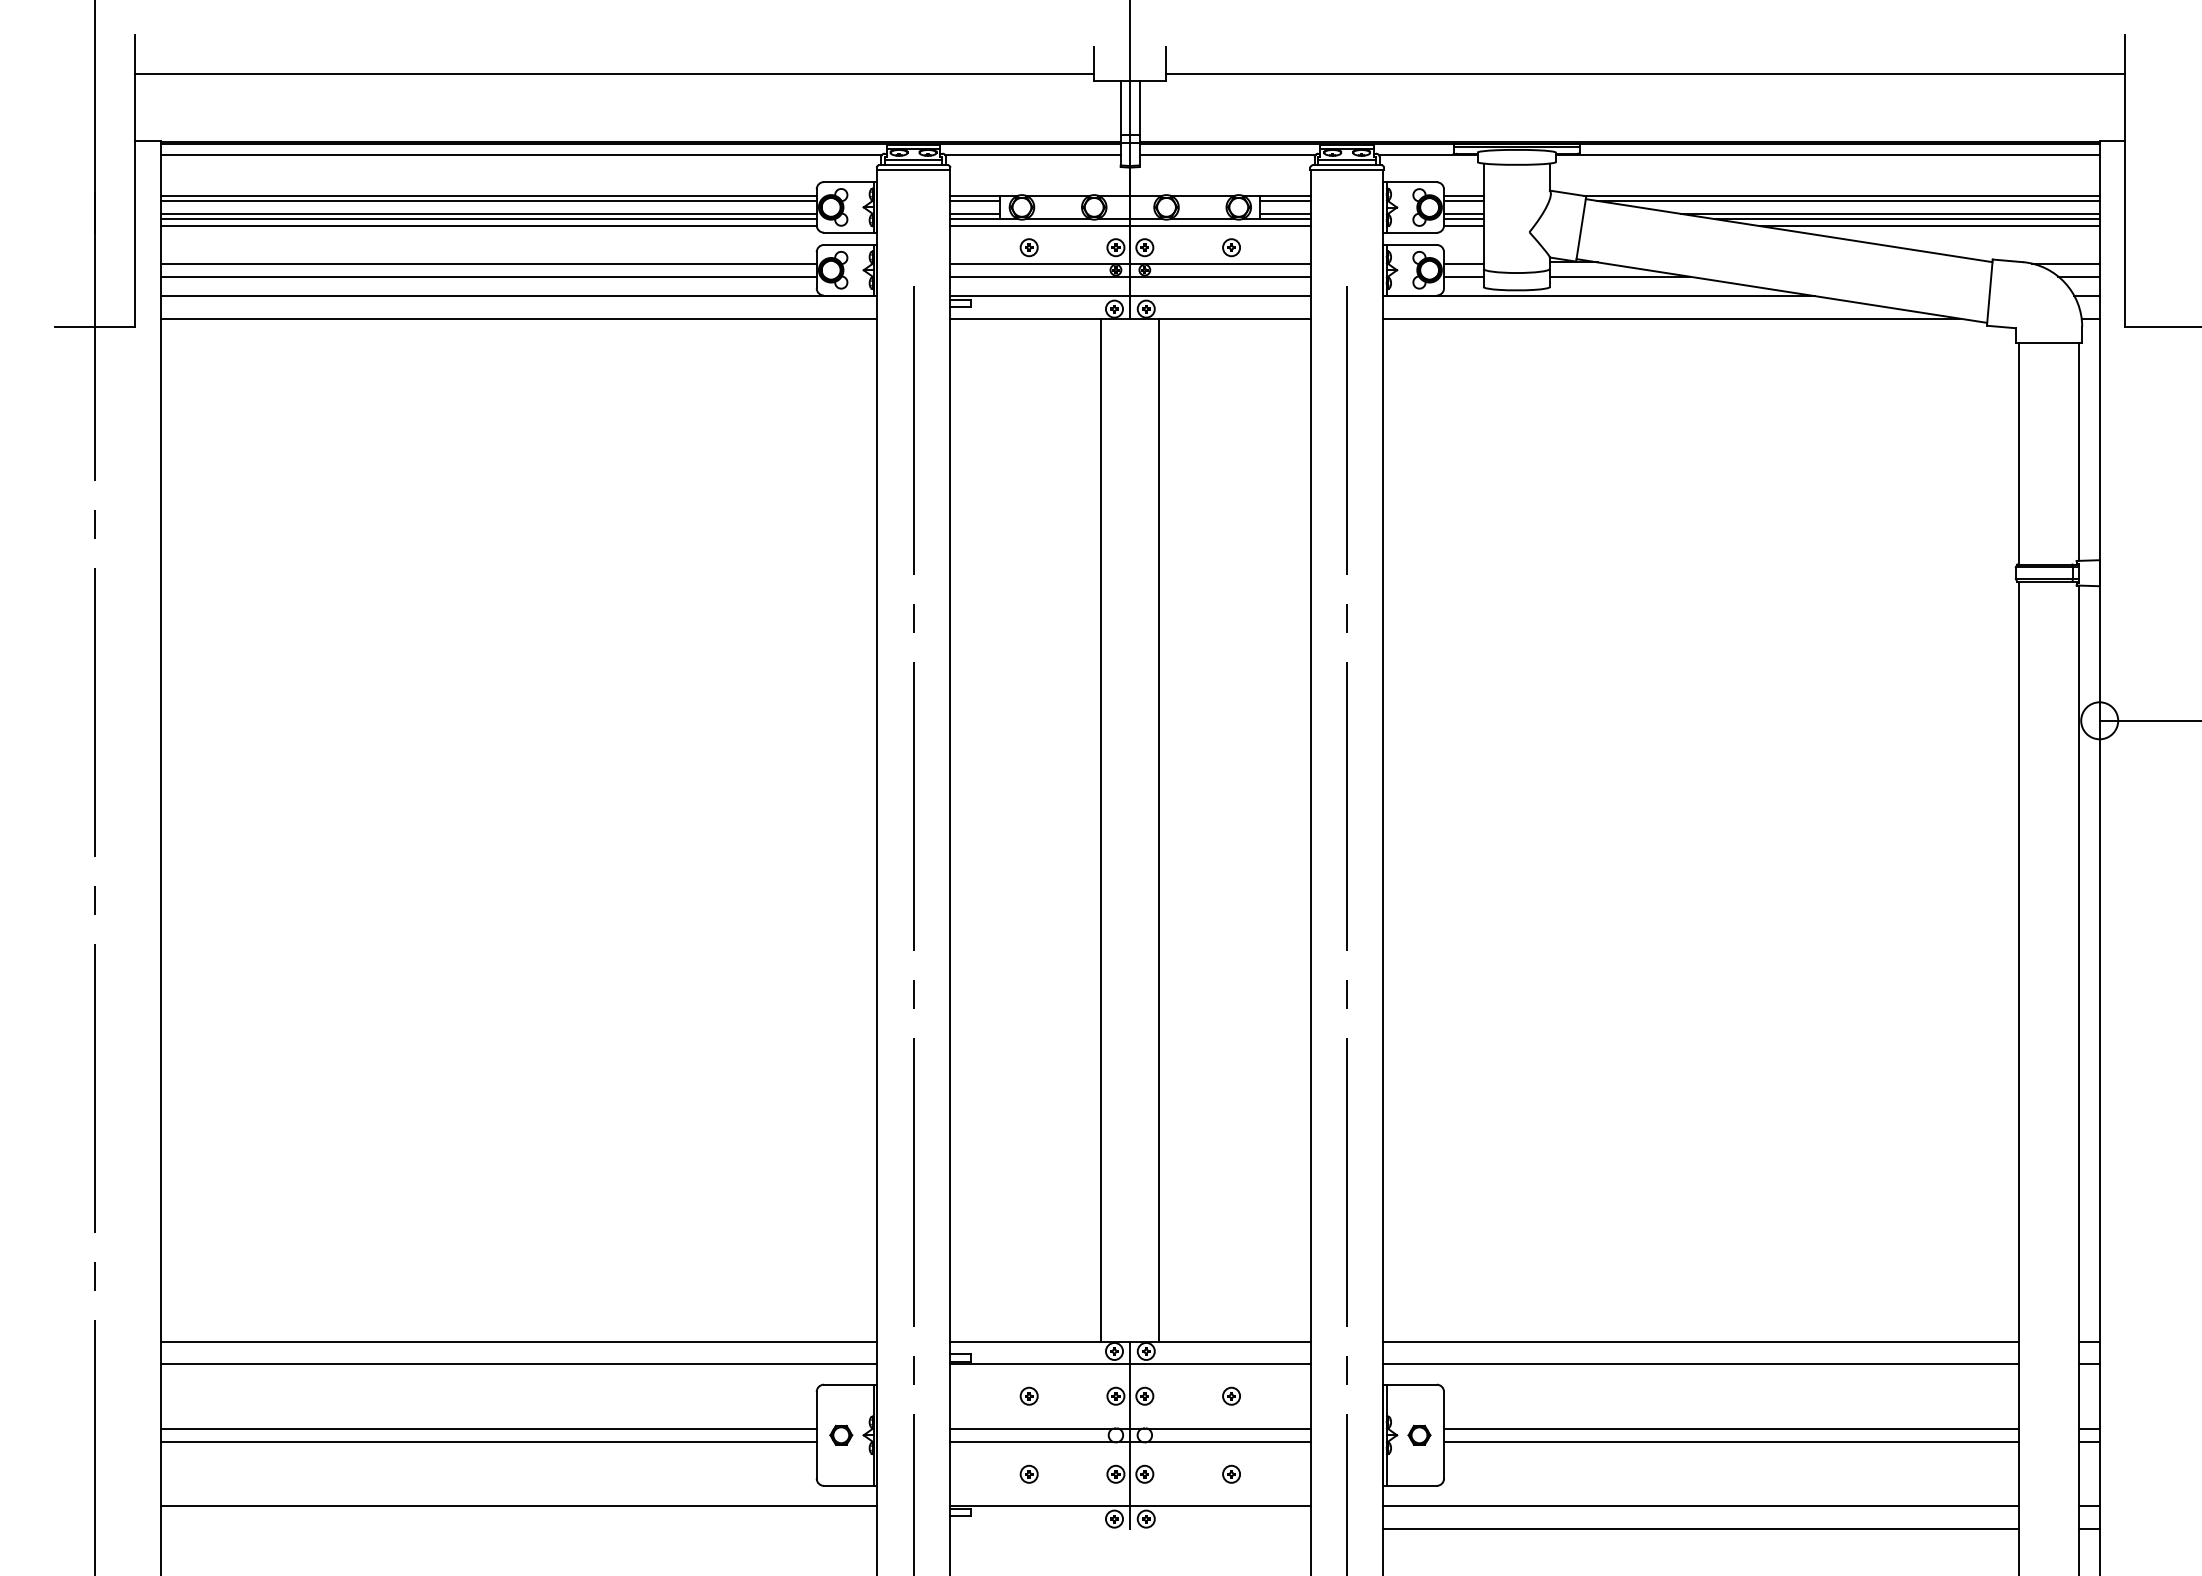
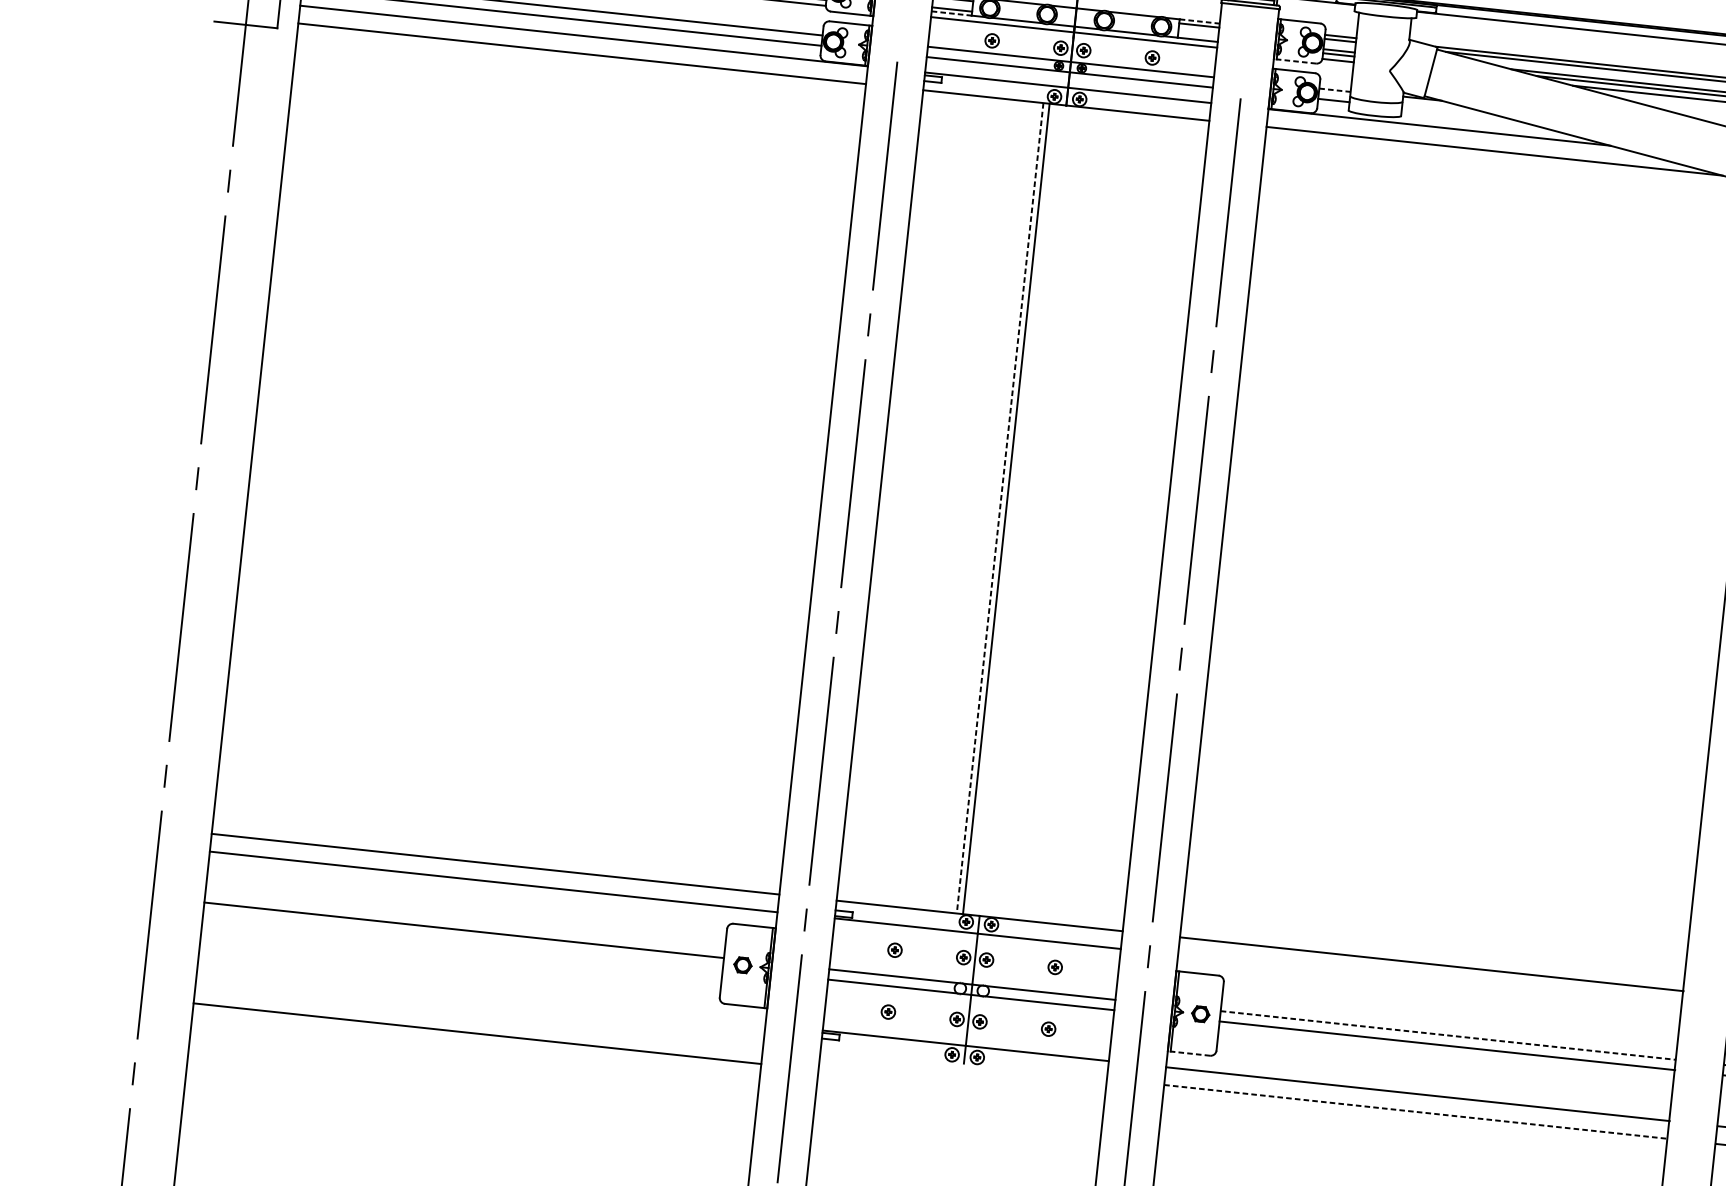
line: (1286, 195) -> (1200, 21), solid -> dashed
line: (1285, 213) -> (1198, 35), removed
line: (975, 218) -> (952, 13), solid -> dashed
line: (1410, 232) -> (1295, 61), solid -> dashed
line: (1463, 263) -> (1334, 90), solid -> dashed
line: (1619, 276) -> (1457, 113), removed
line: (1101, 830) -> (1000, 508), solid -> dashed
line: (1159, 830) -> (1006, 509), moved
line: (1701, 1364) -> (1430, 982), removed
line: (1731, 1428) -> (1448, 1035), solid -> dashed
line: (488, 1441) -> (463, 940), removed
line: (1410, 1485) -> (1189, 1053), solid -> dashed
line: (518, 1506) -> (477, 1033), moved
line: (1701, 1528) -> (1416, 1111), solid -> dashed

